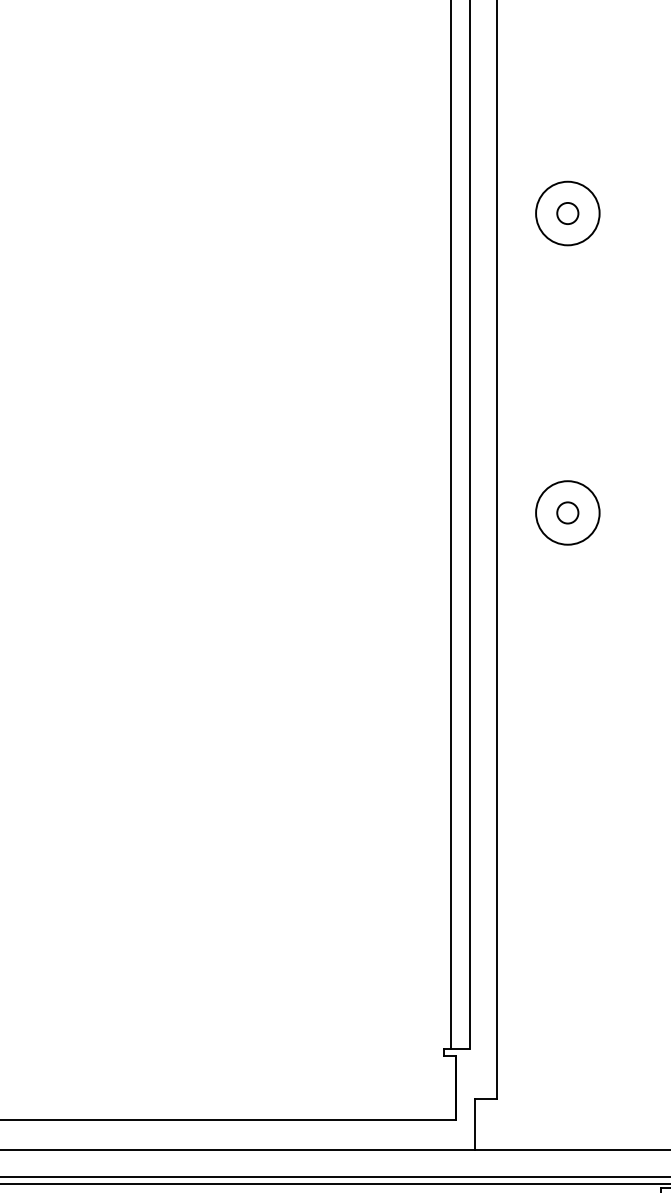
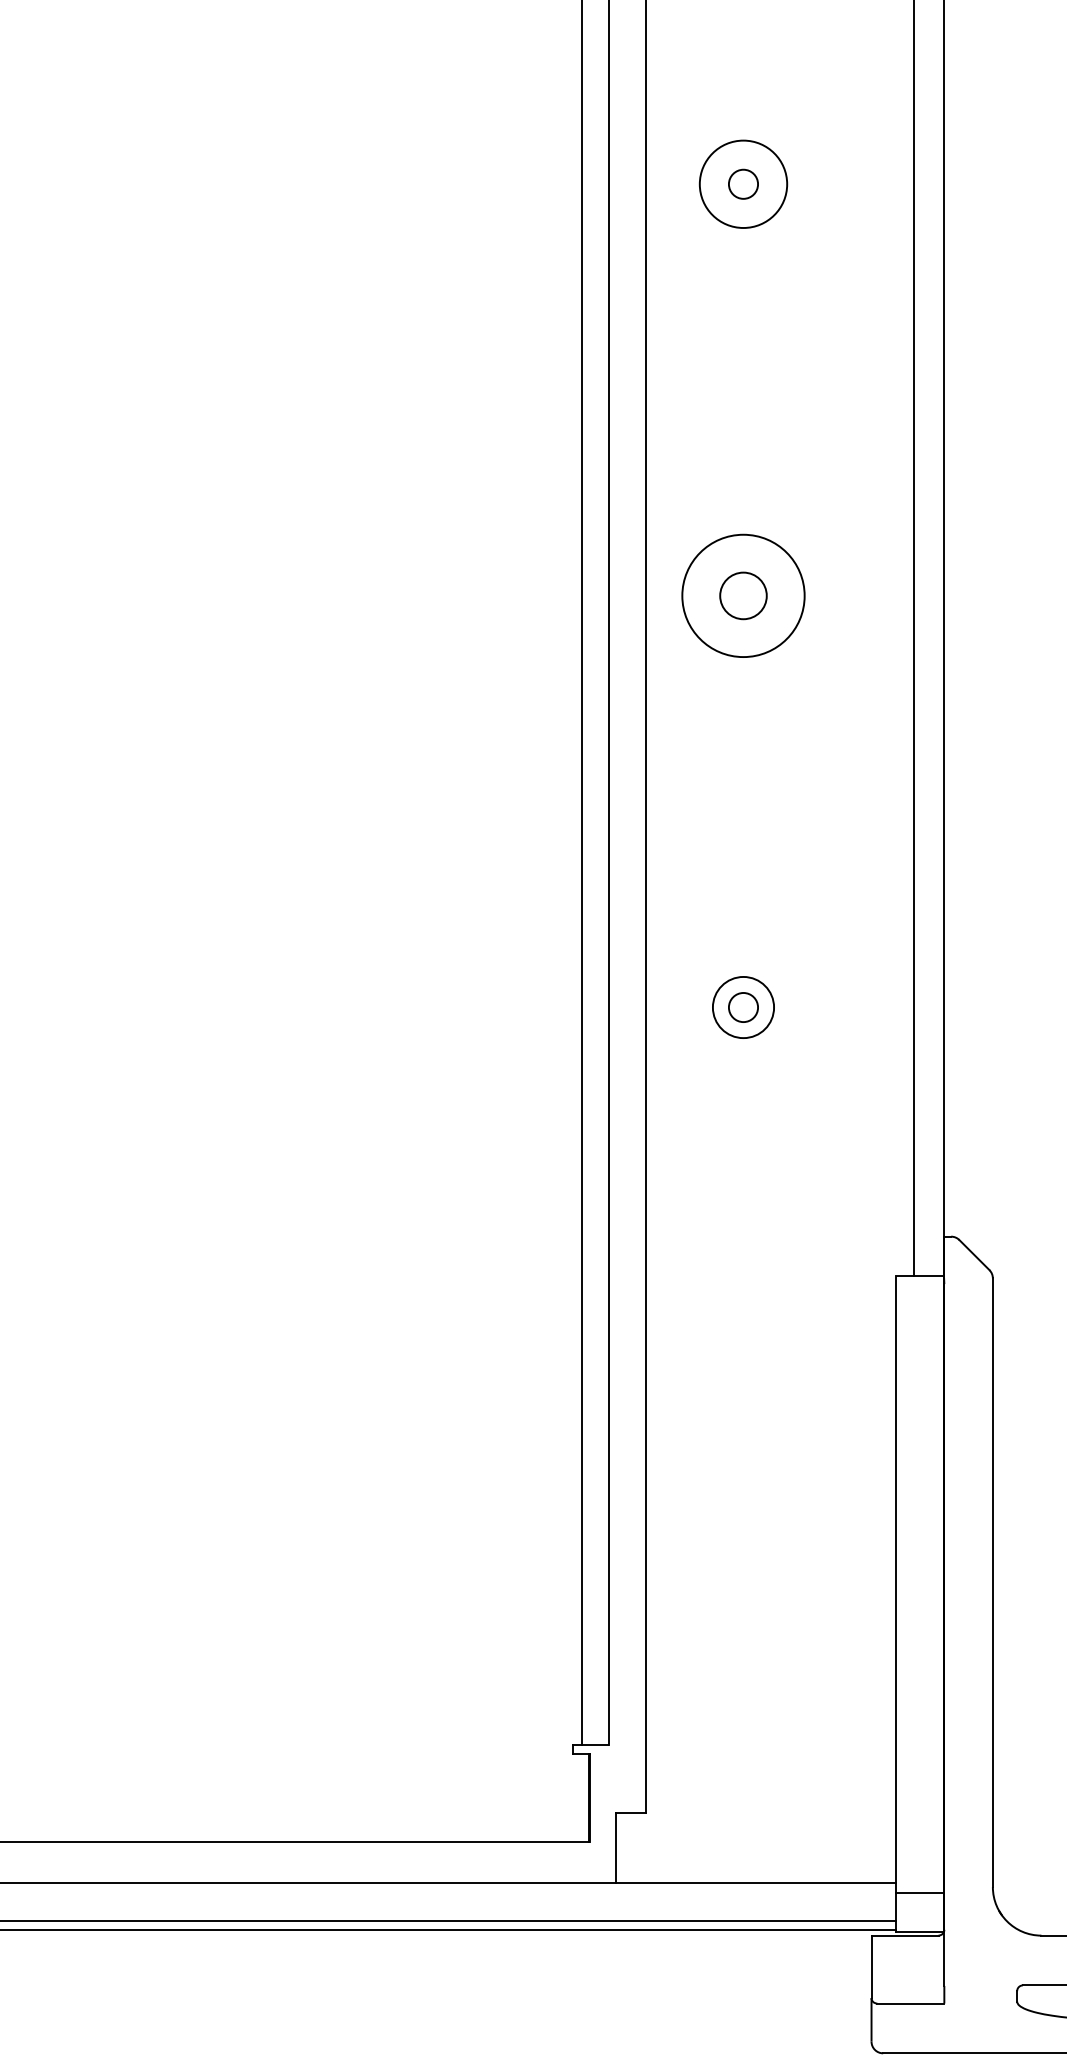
circle: (567, 213) -> (743, 595), size x1.4
circle: (567, 213) -> (743, 595), size x1.6
circle: (567, 512) -> (743, 1007), size x0.7

